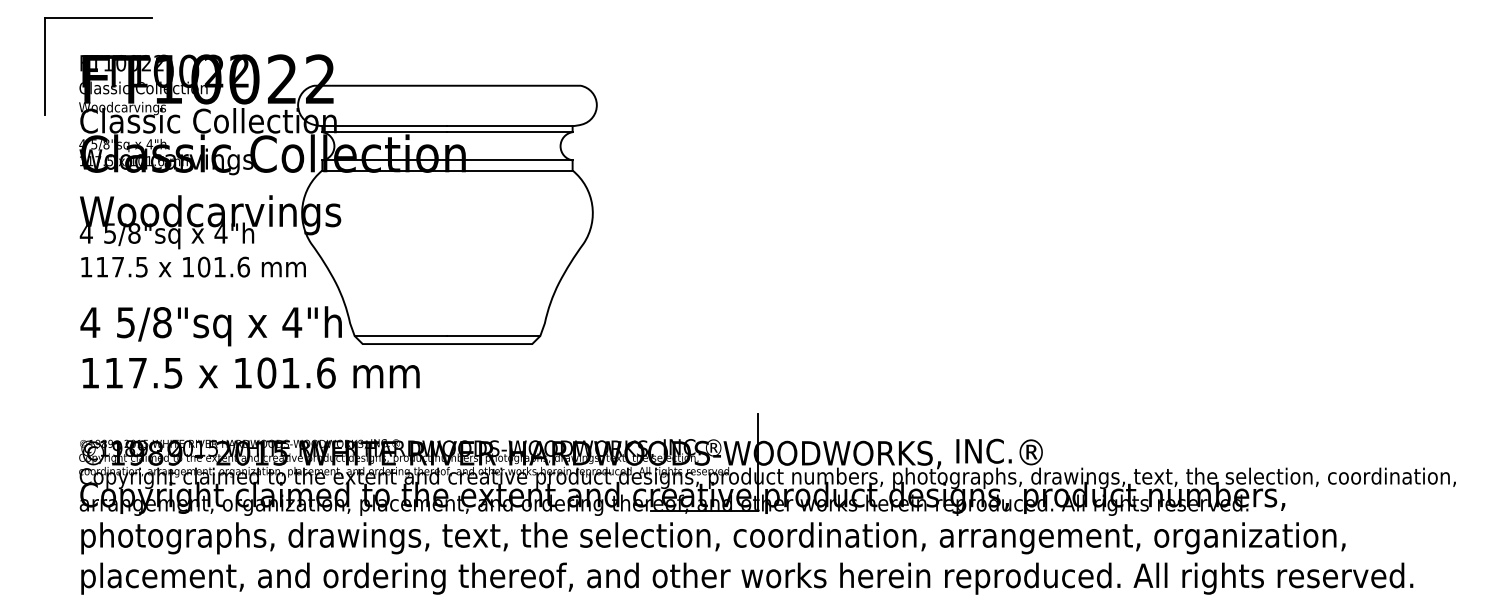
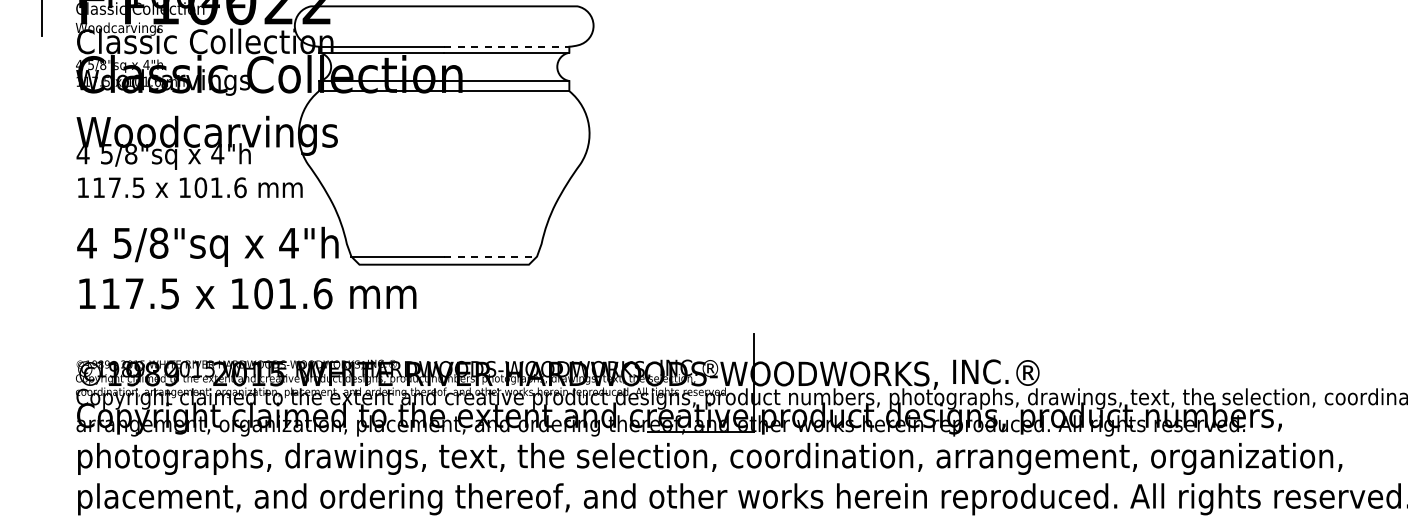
line: (510, 126) -> (507, 47), solid -> dashed
line: (494, 335) -> (491, 256), solid -> dashed

